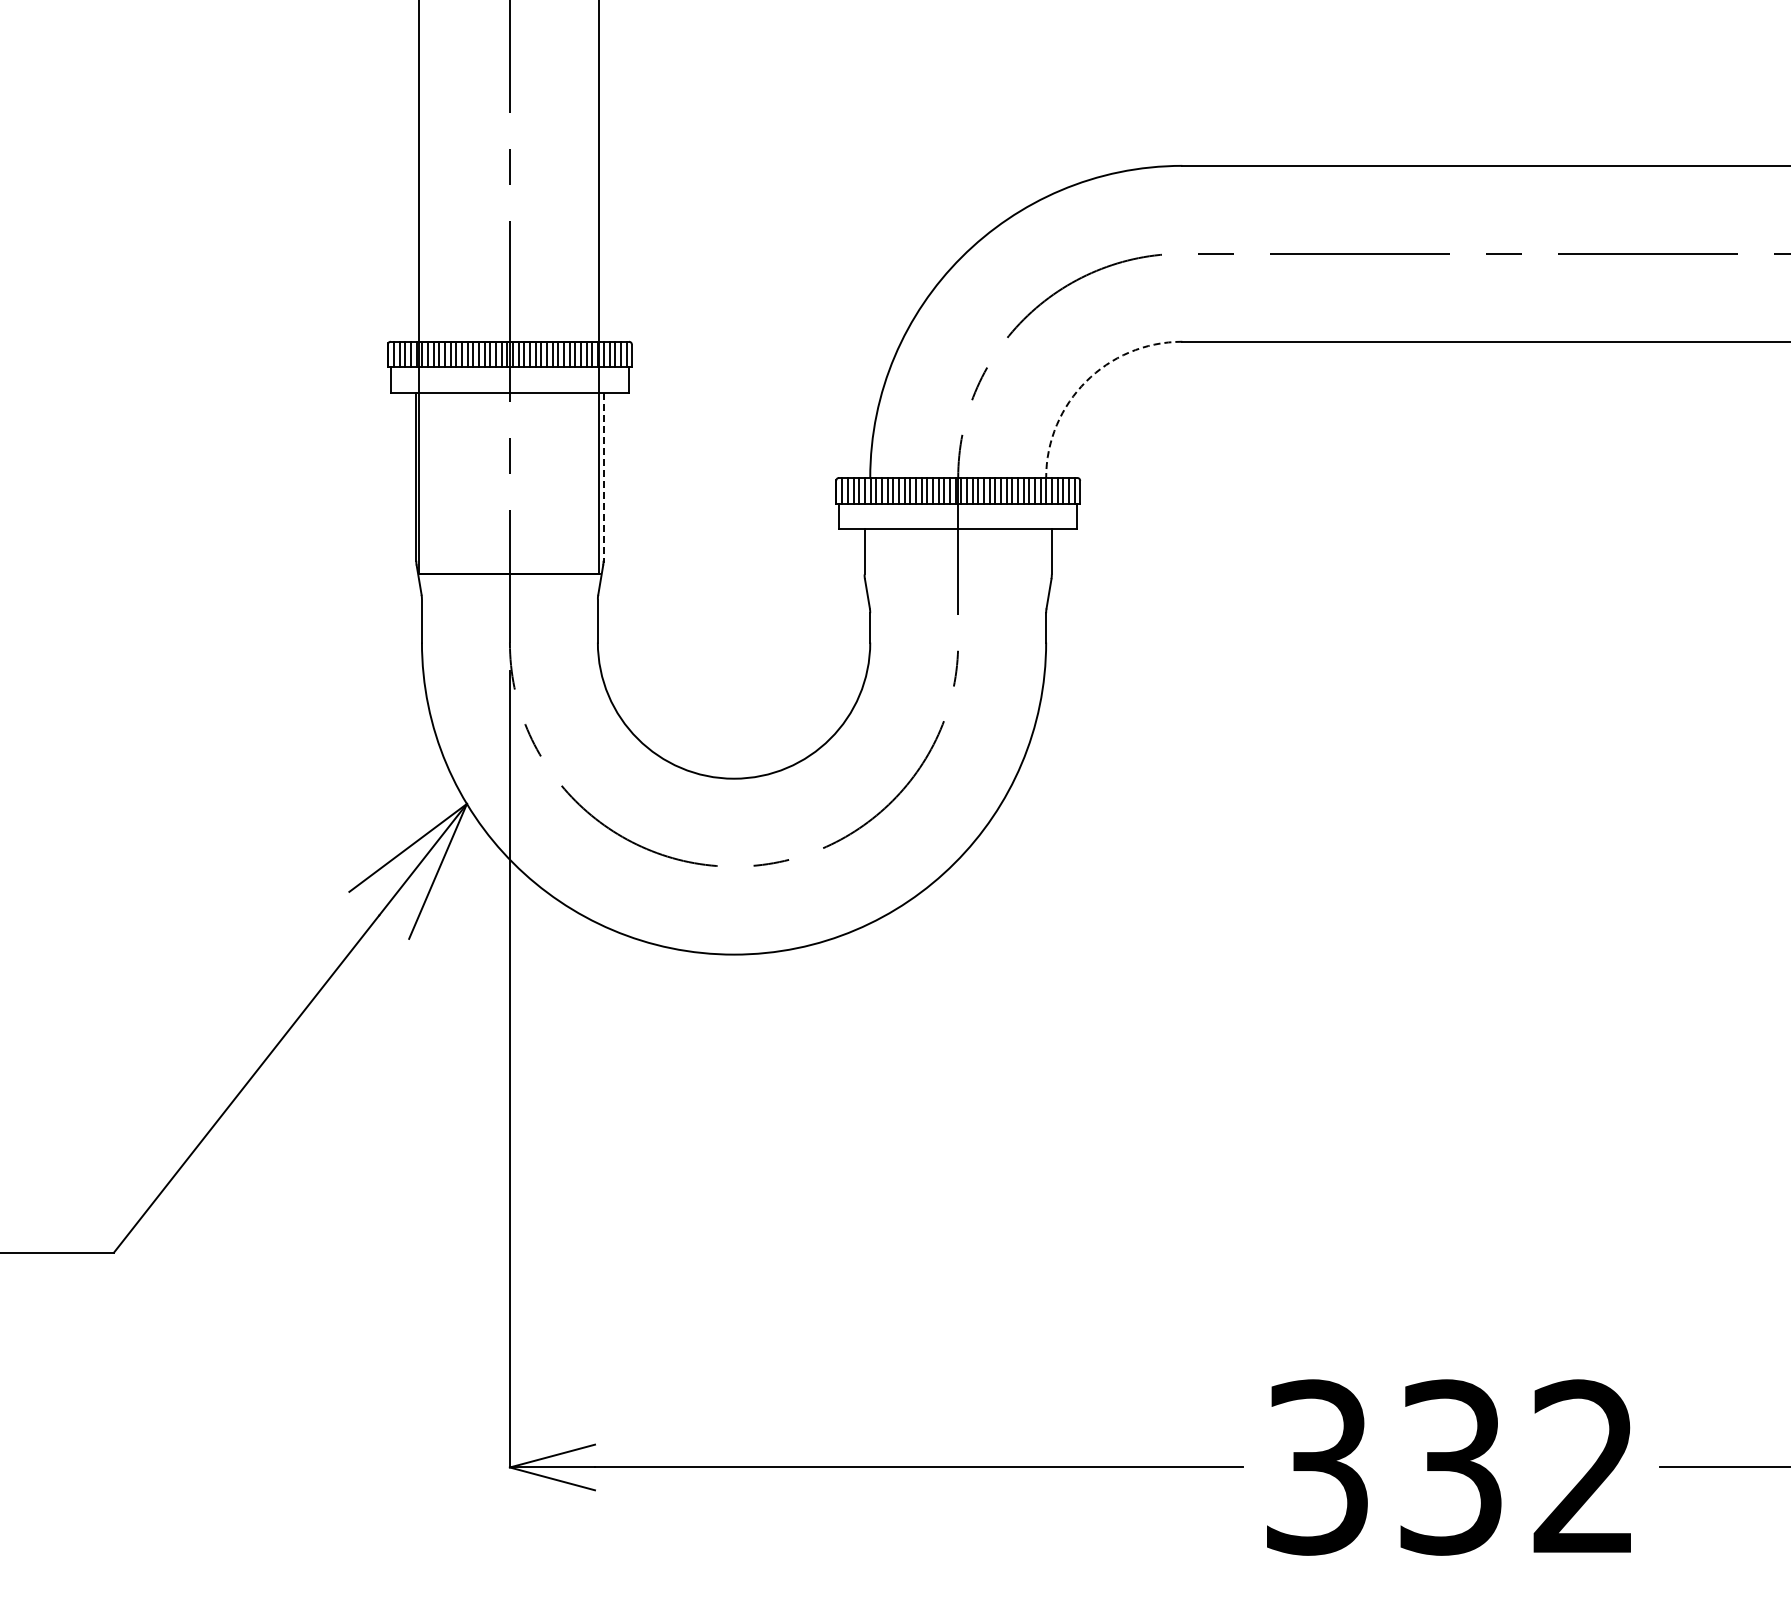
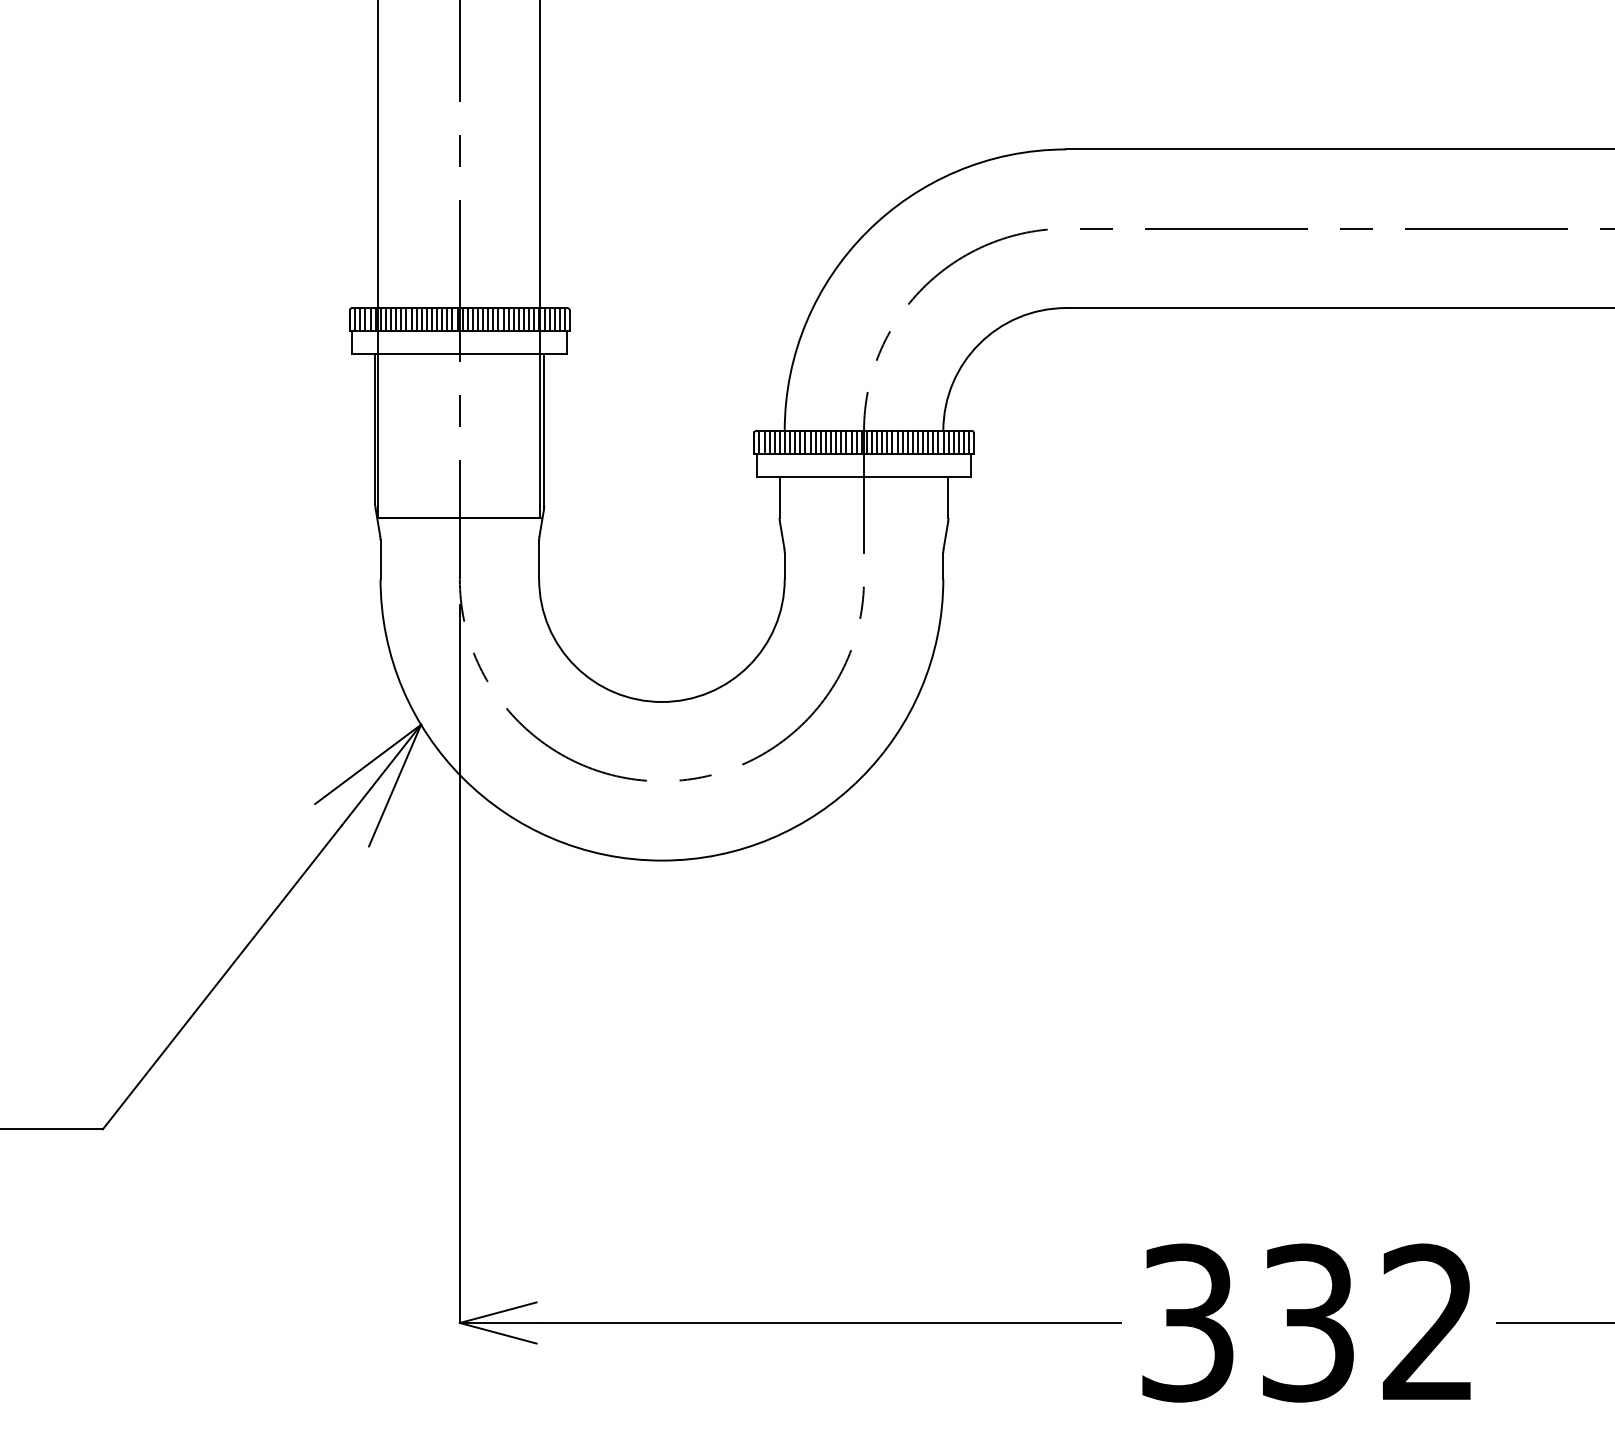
arc: (1086, 381) -> (979, 343), dashed -> solid
line: (603, 478) -> (544, 431), dashed -> solid

